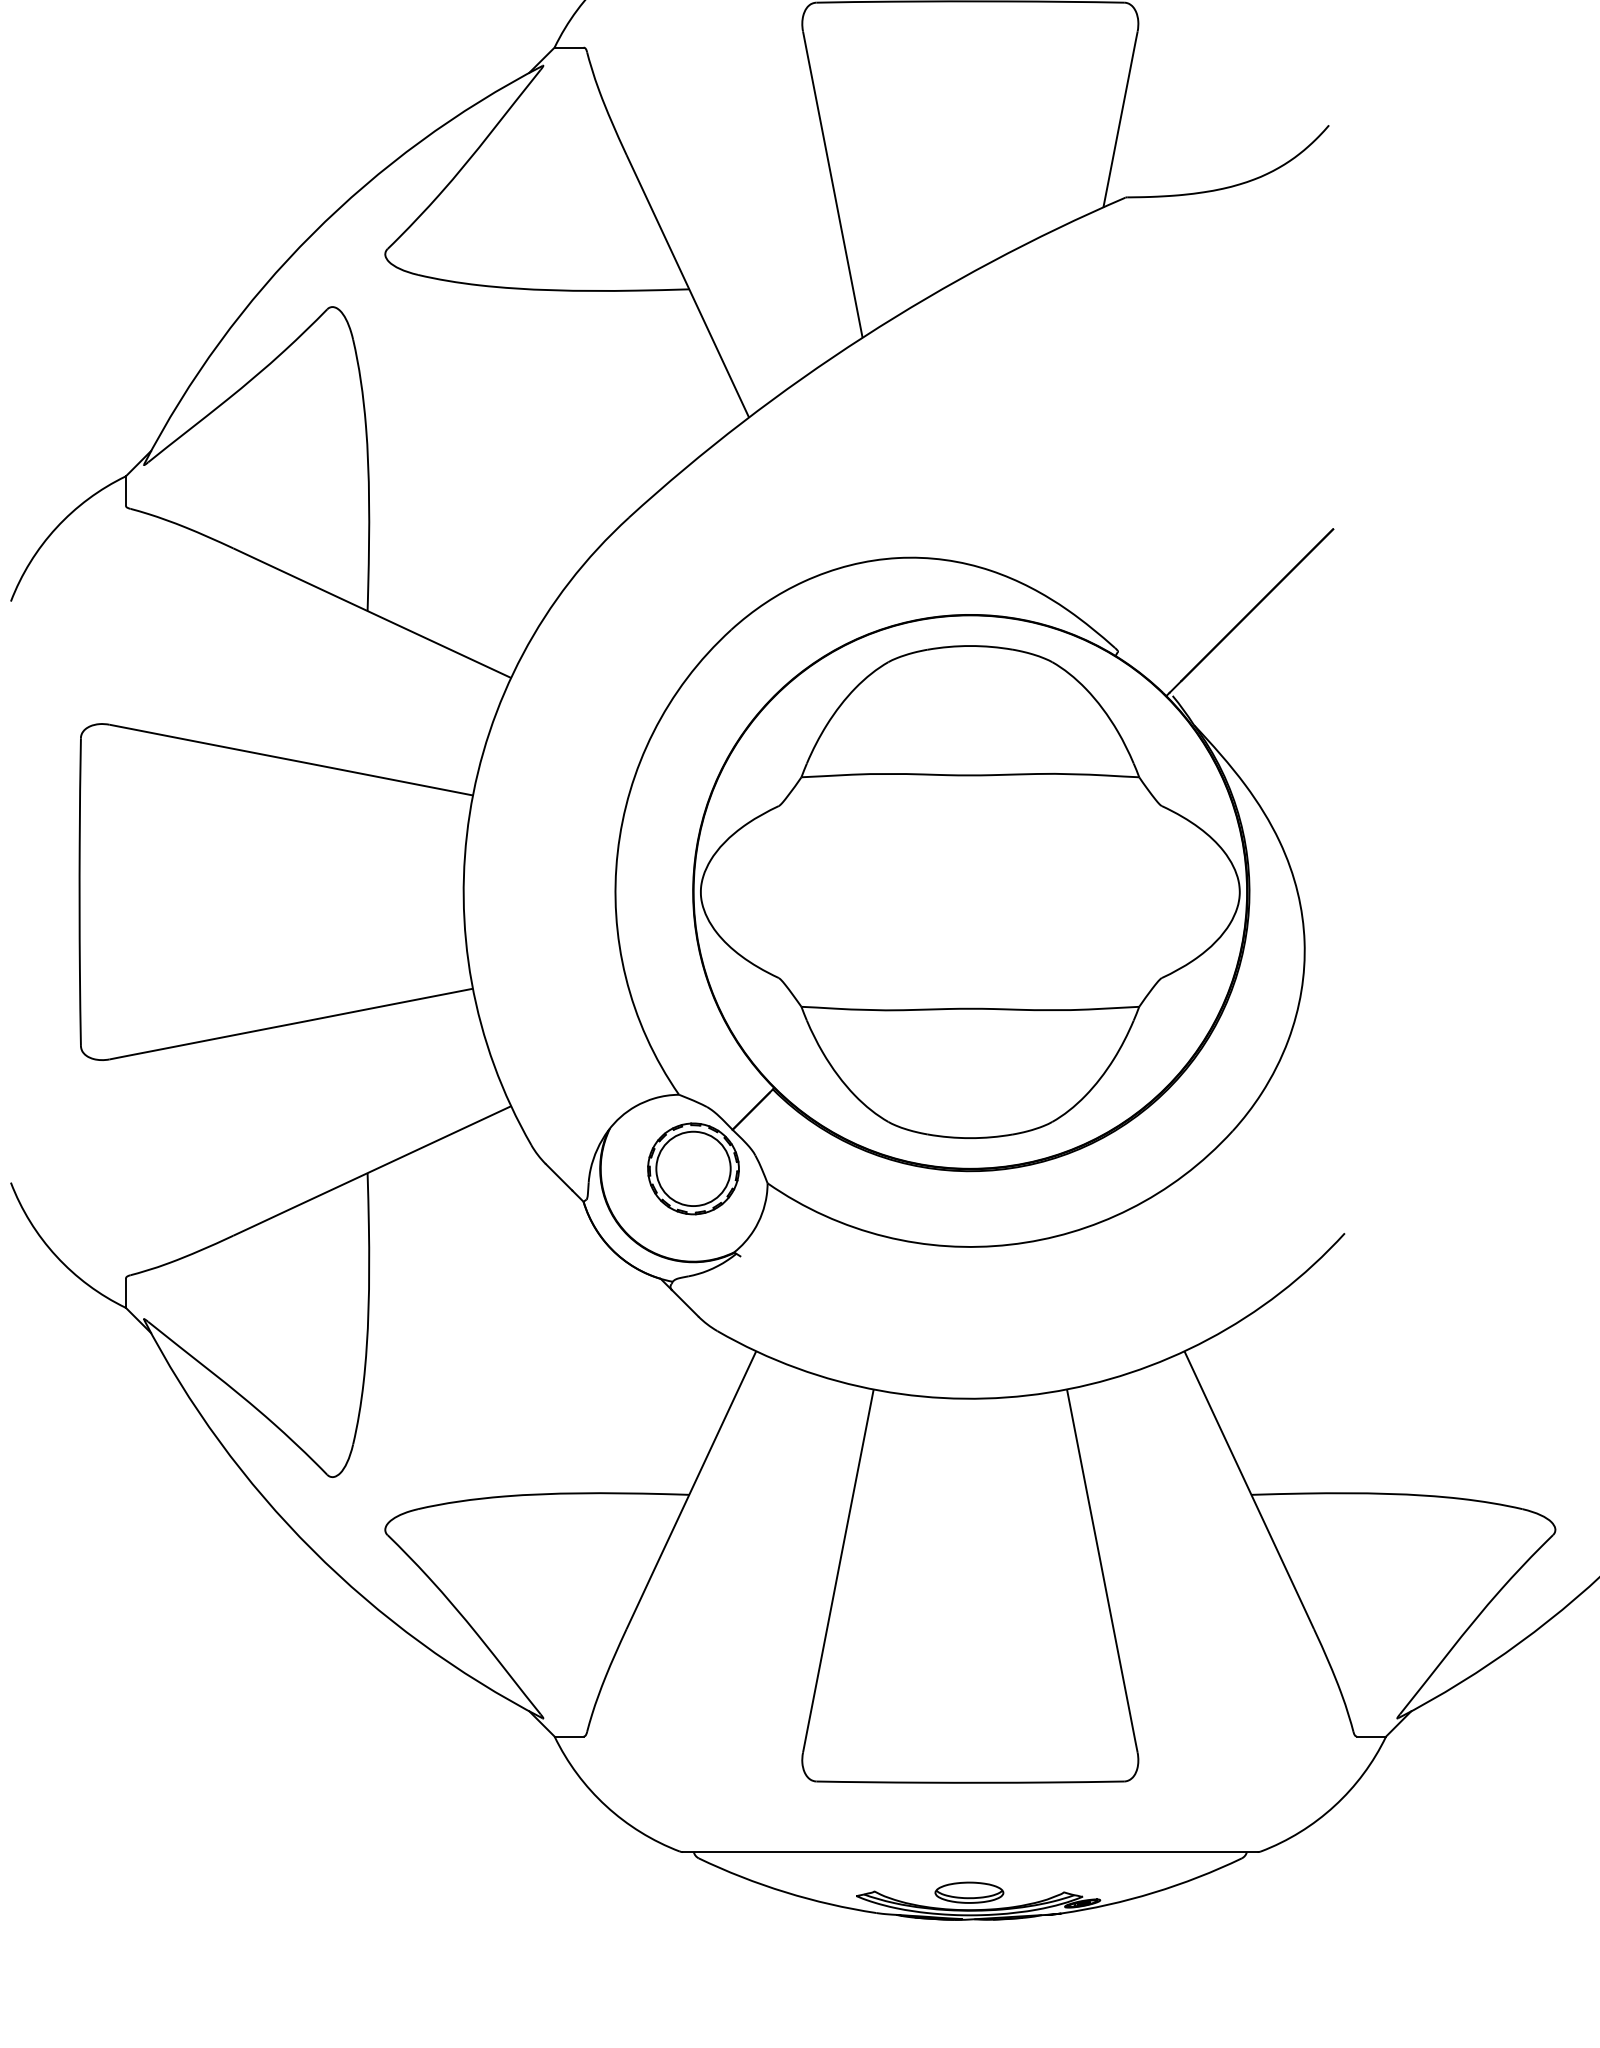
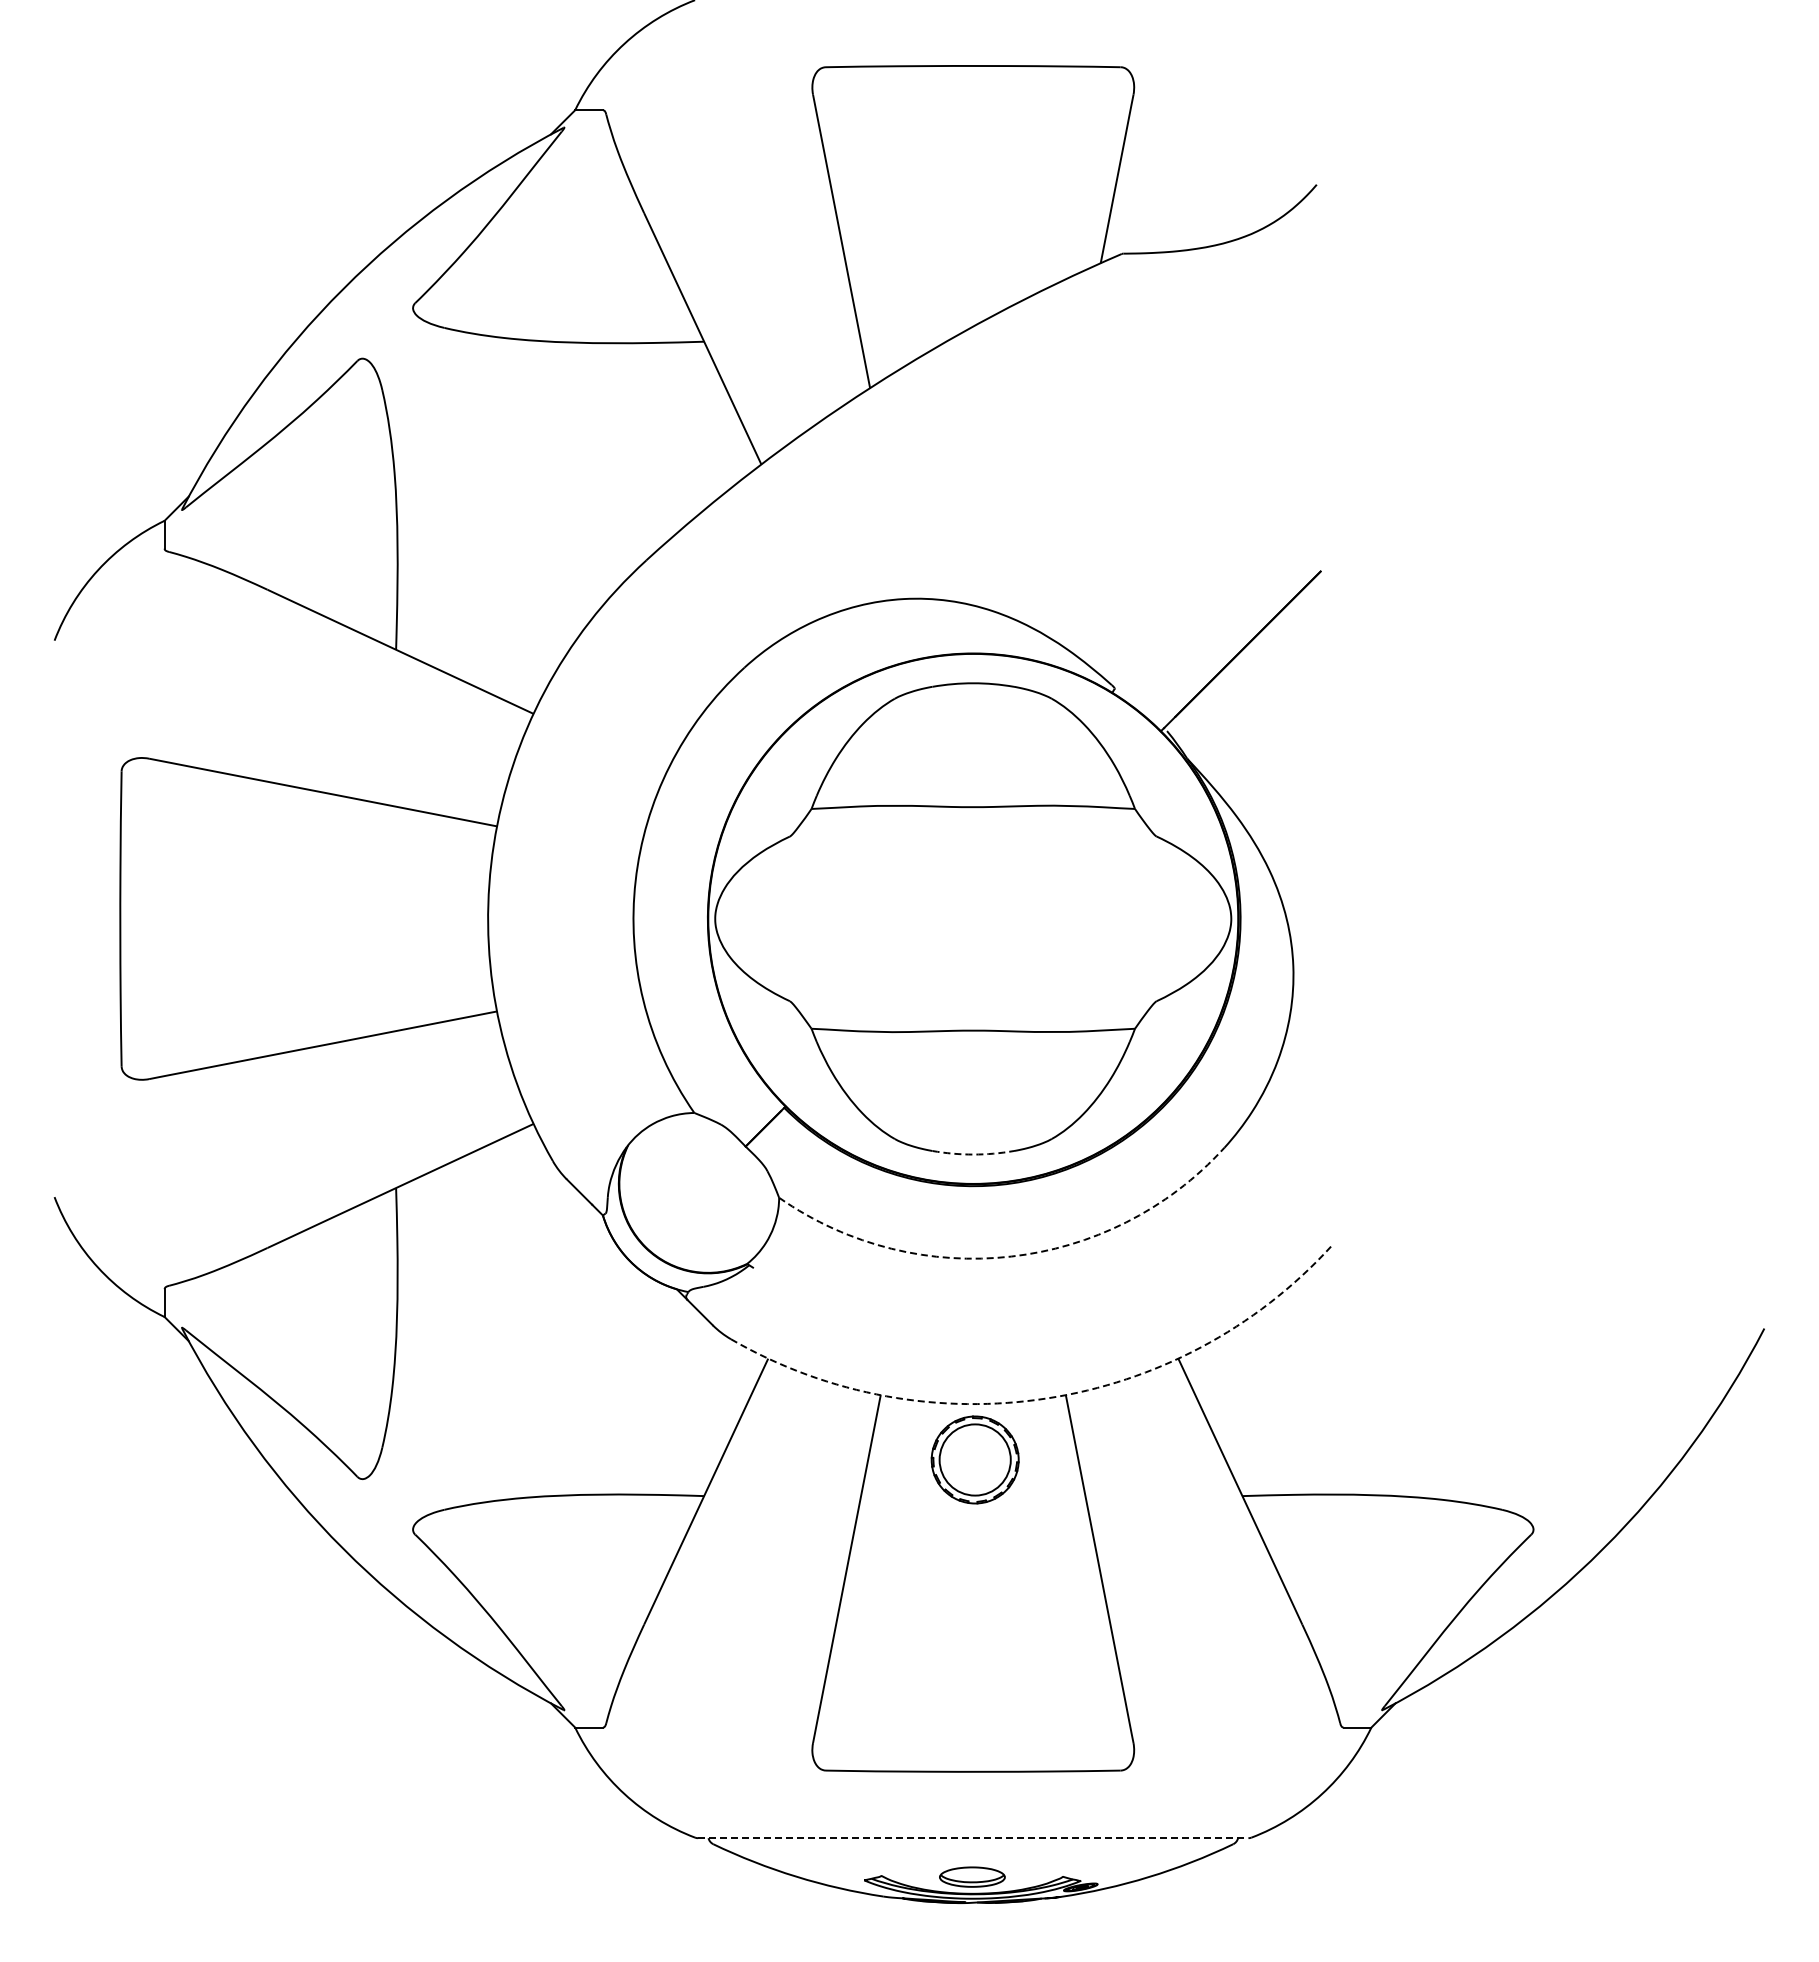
arc: (970, 1138) -> (973, 1154), solid -> dashed
part: (692, 1168) -> (974, 1459), moved
arc: (1010, 1244) -> (1011, 1256), solid -> dashed
arc: (1047, 1392) -> (1047, 1398), solid -> dashed
line: (970, 1852) -> (973, 1838), solid -> dashed

